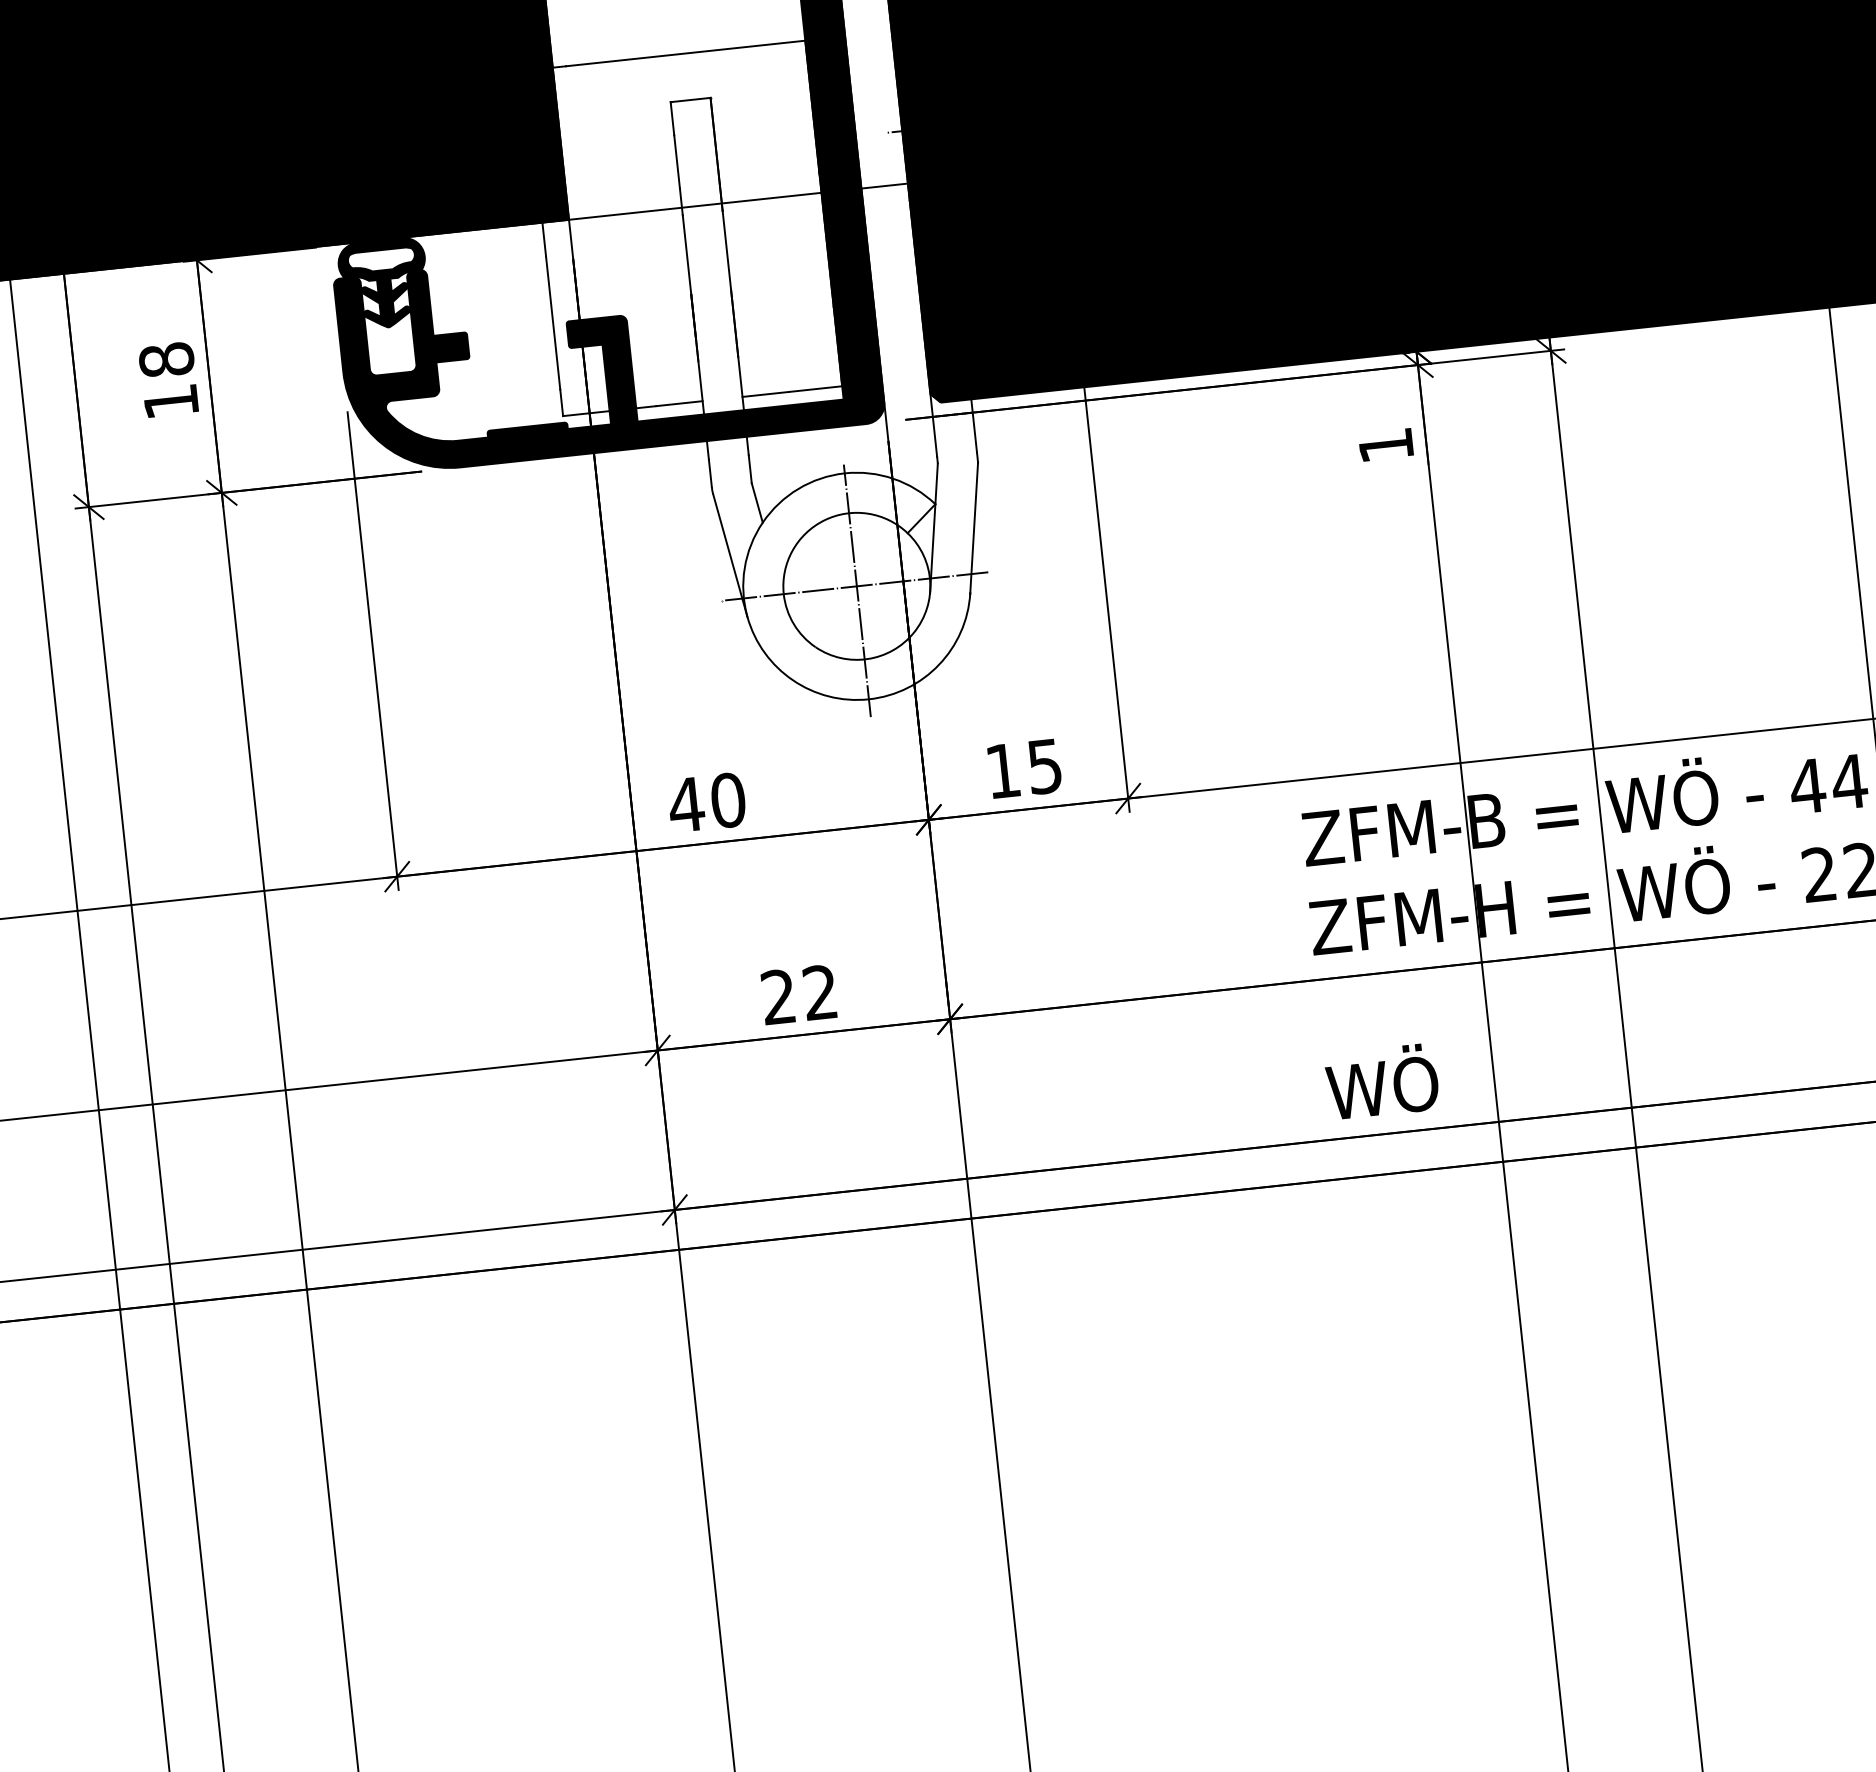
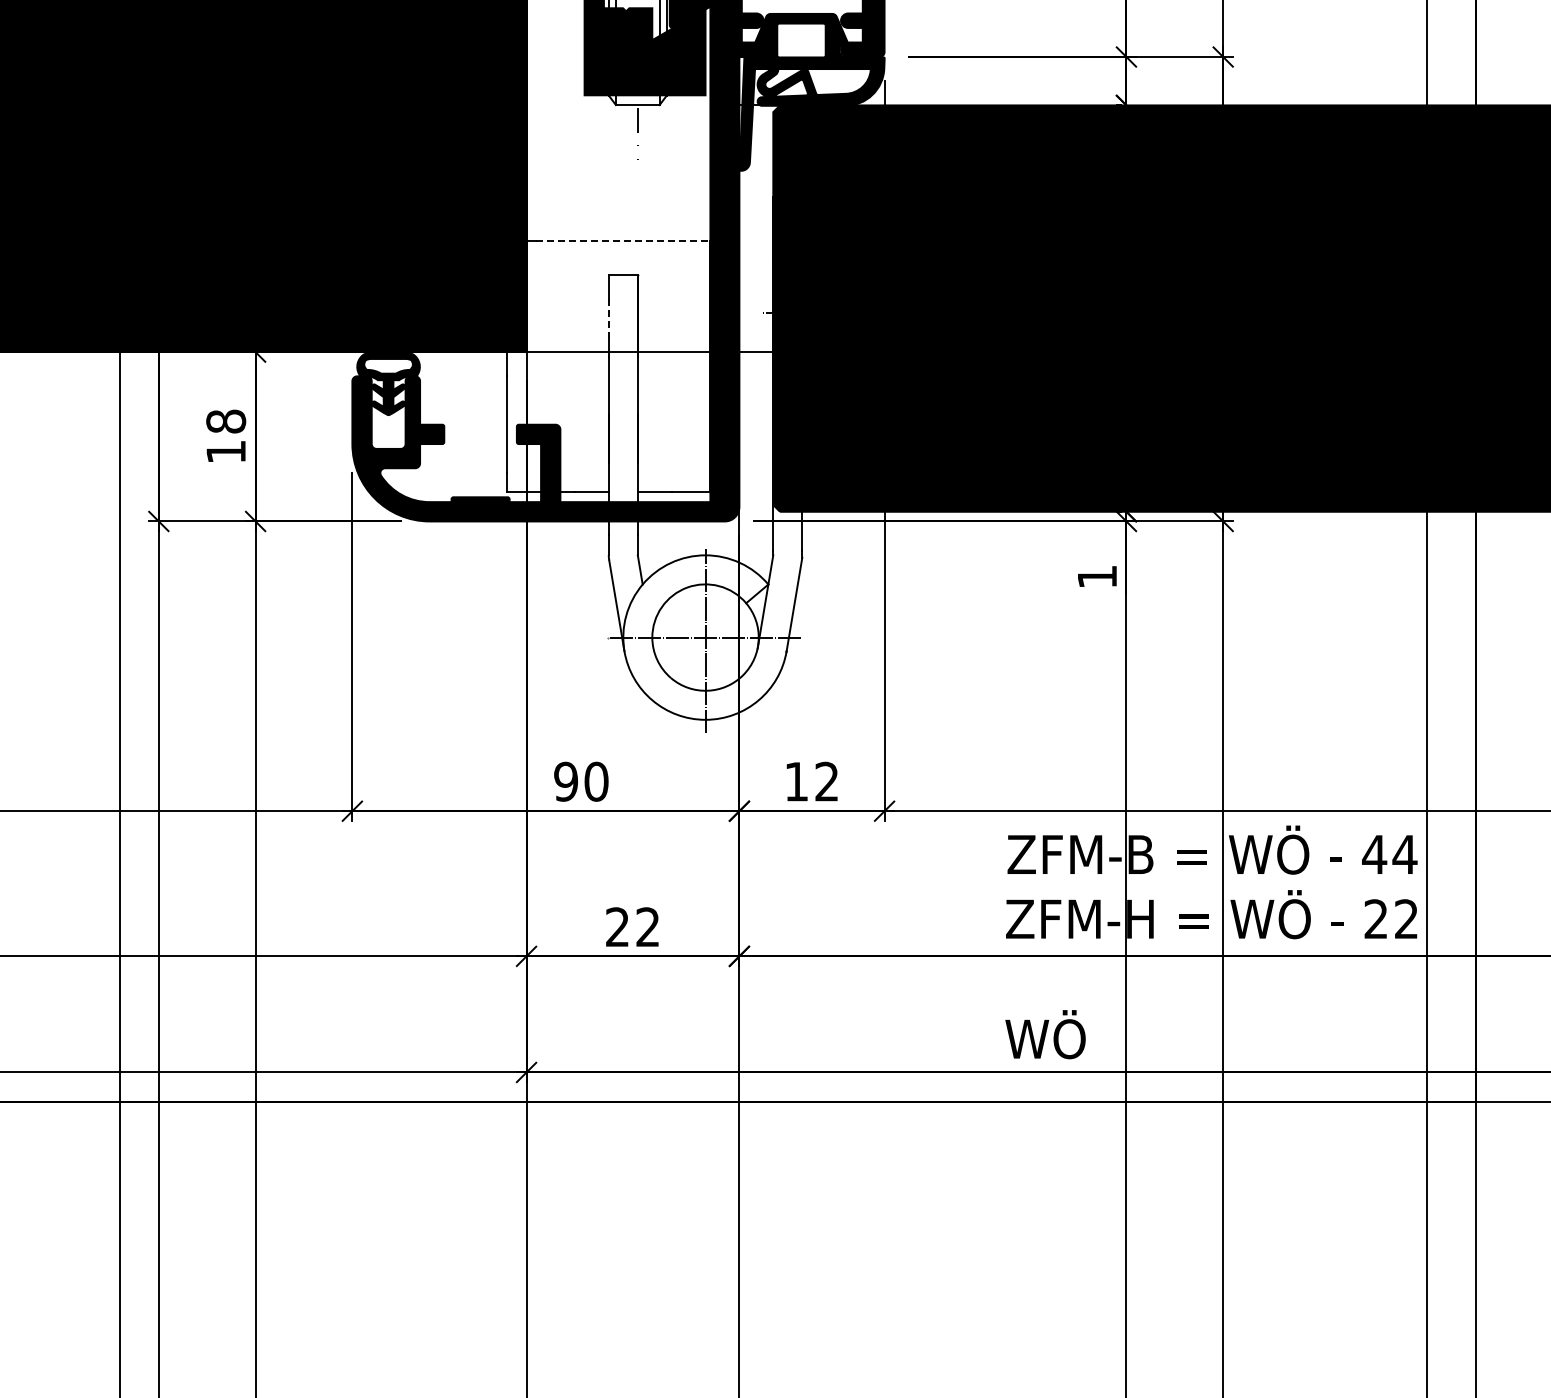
line: (685, 52) -> (623, 240), solid -> dashed
line: (676, 162) -> (608, 318), solid -> dashed
text: (1044, 766) -> (826, 781), 15 -> 12
text: (685, 804) -> (565, 781), 40 -> 90

